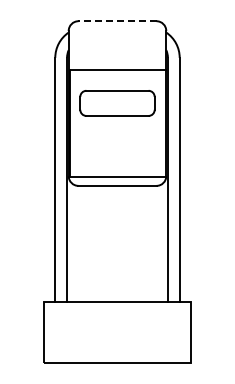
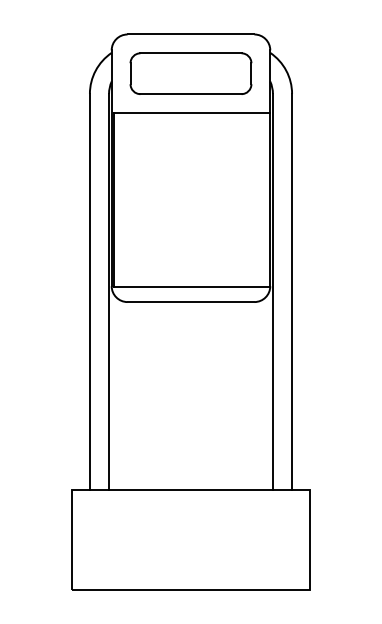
line: (117, 21) -> (191, 34), dashed -> solid
part: (117, 103) -> (191, 73), moved

